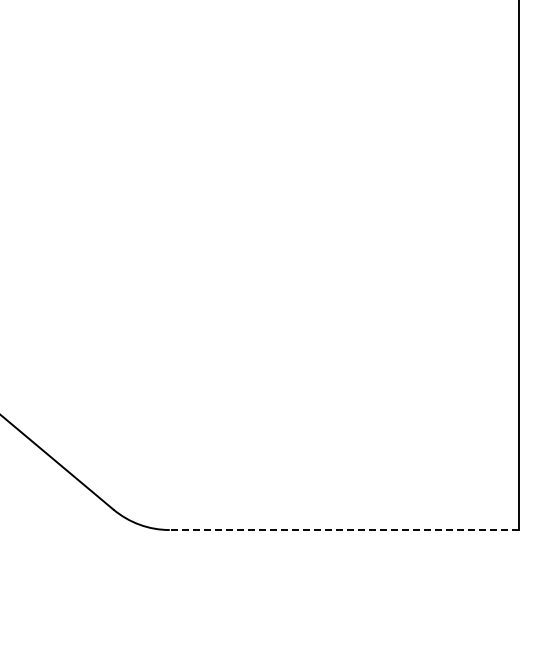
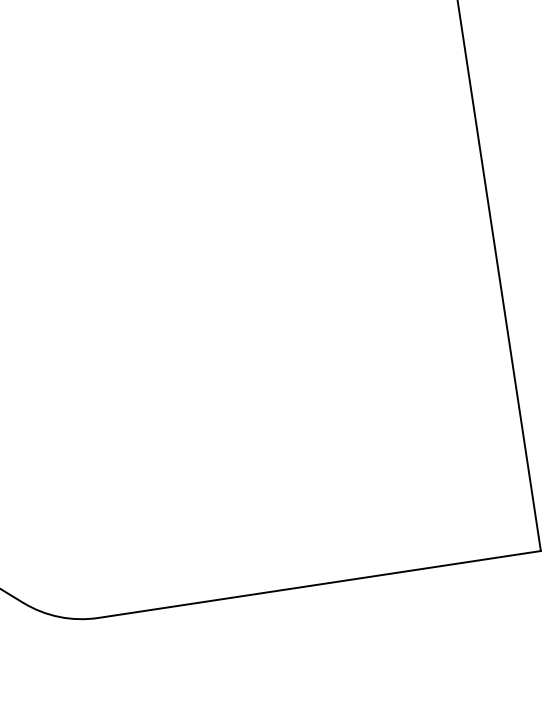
line: (343, 530) -> (318, 585), dashed -> solid

